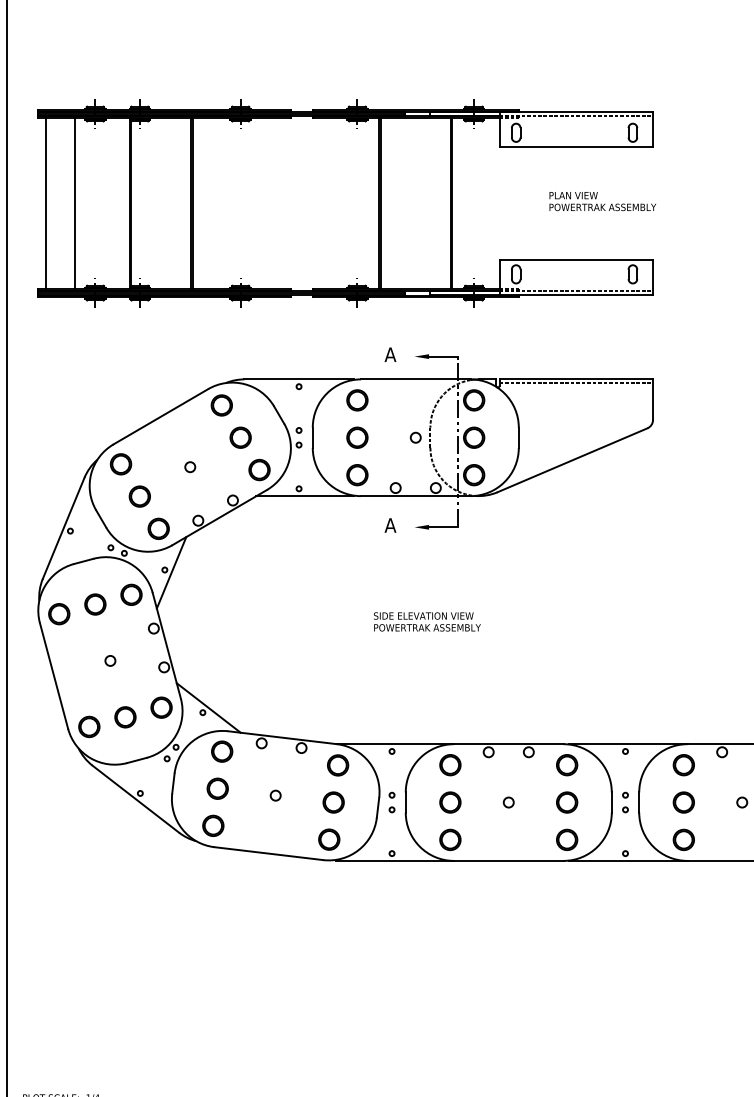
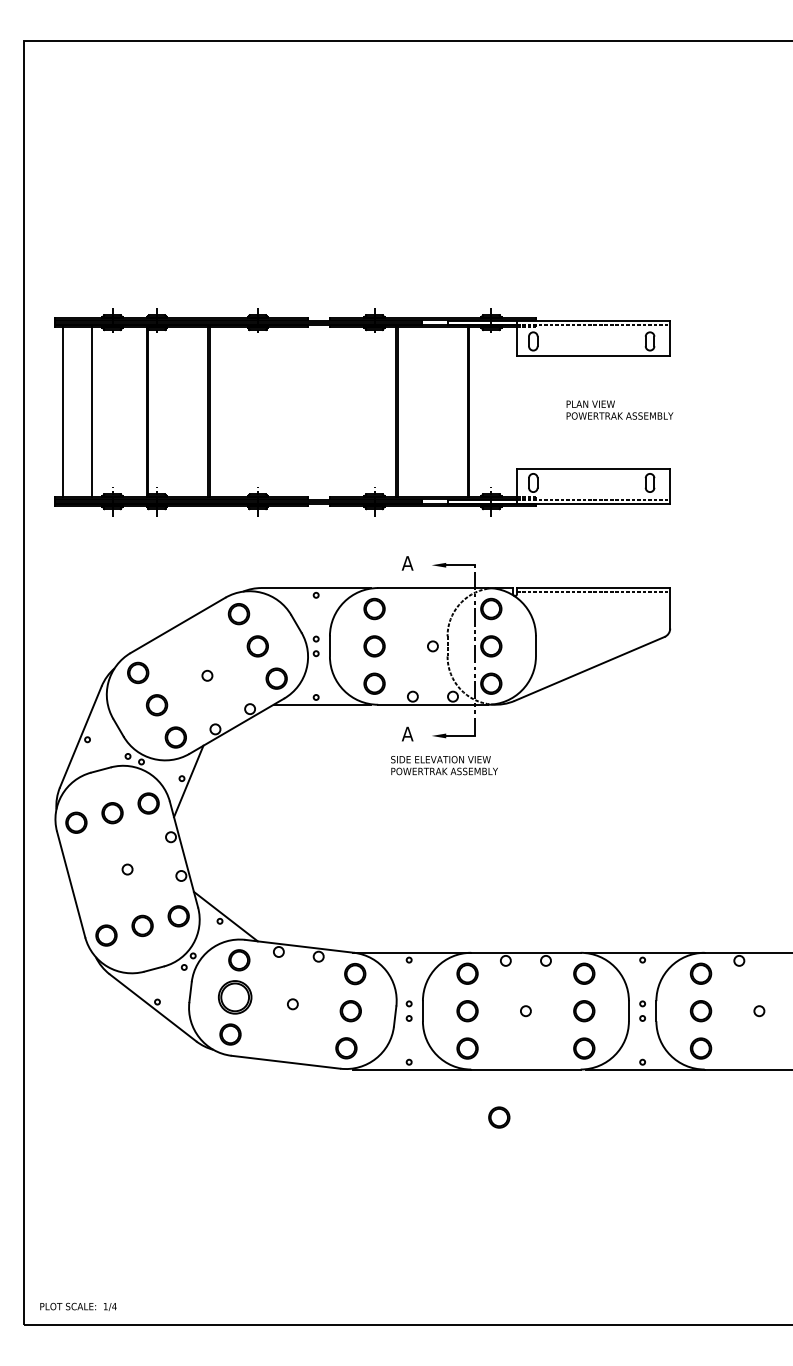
text: (427, 621) -> (444, 765), moved
part: (217, 788) -> (234, 997), size x1.6
part: (482, 908) -> (499, 1117), added

